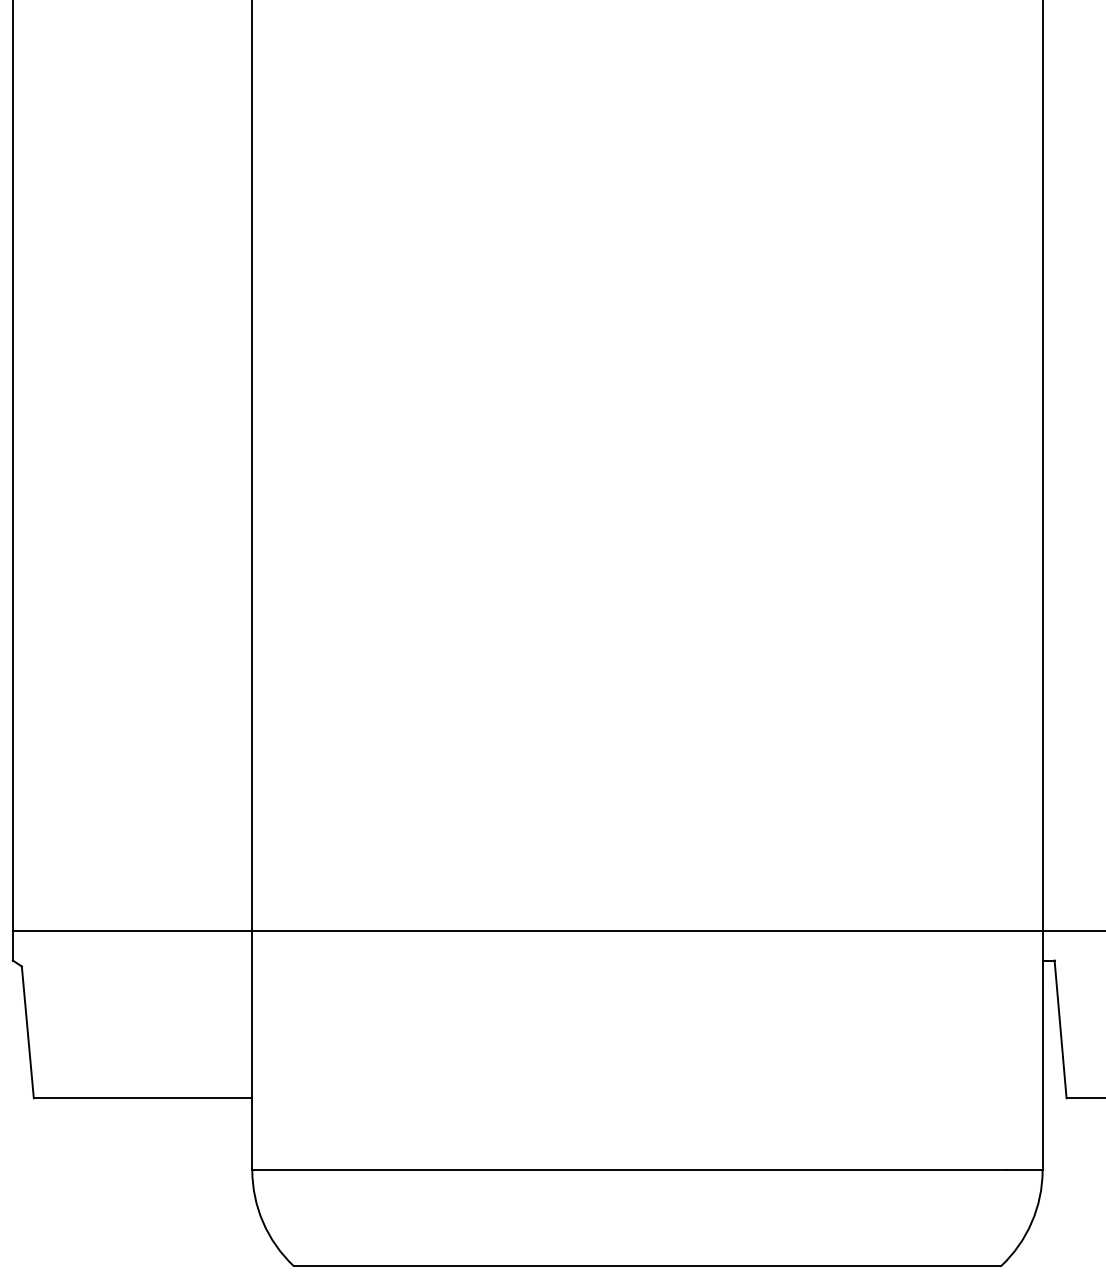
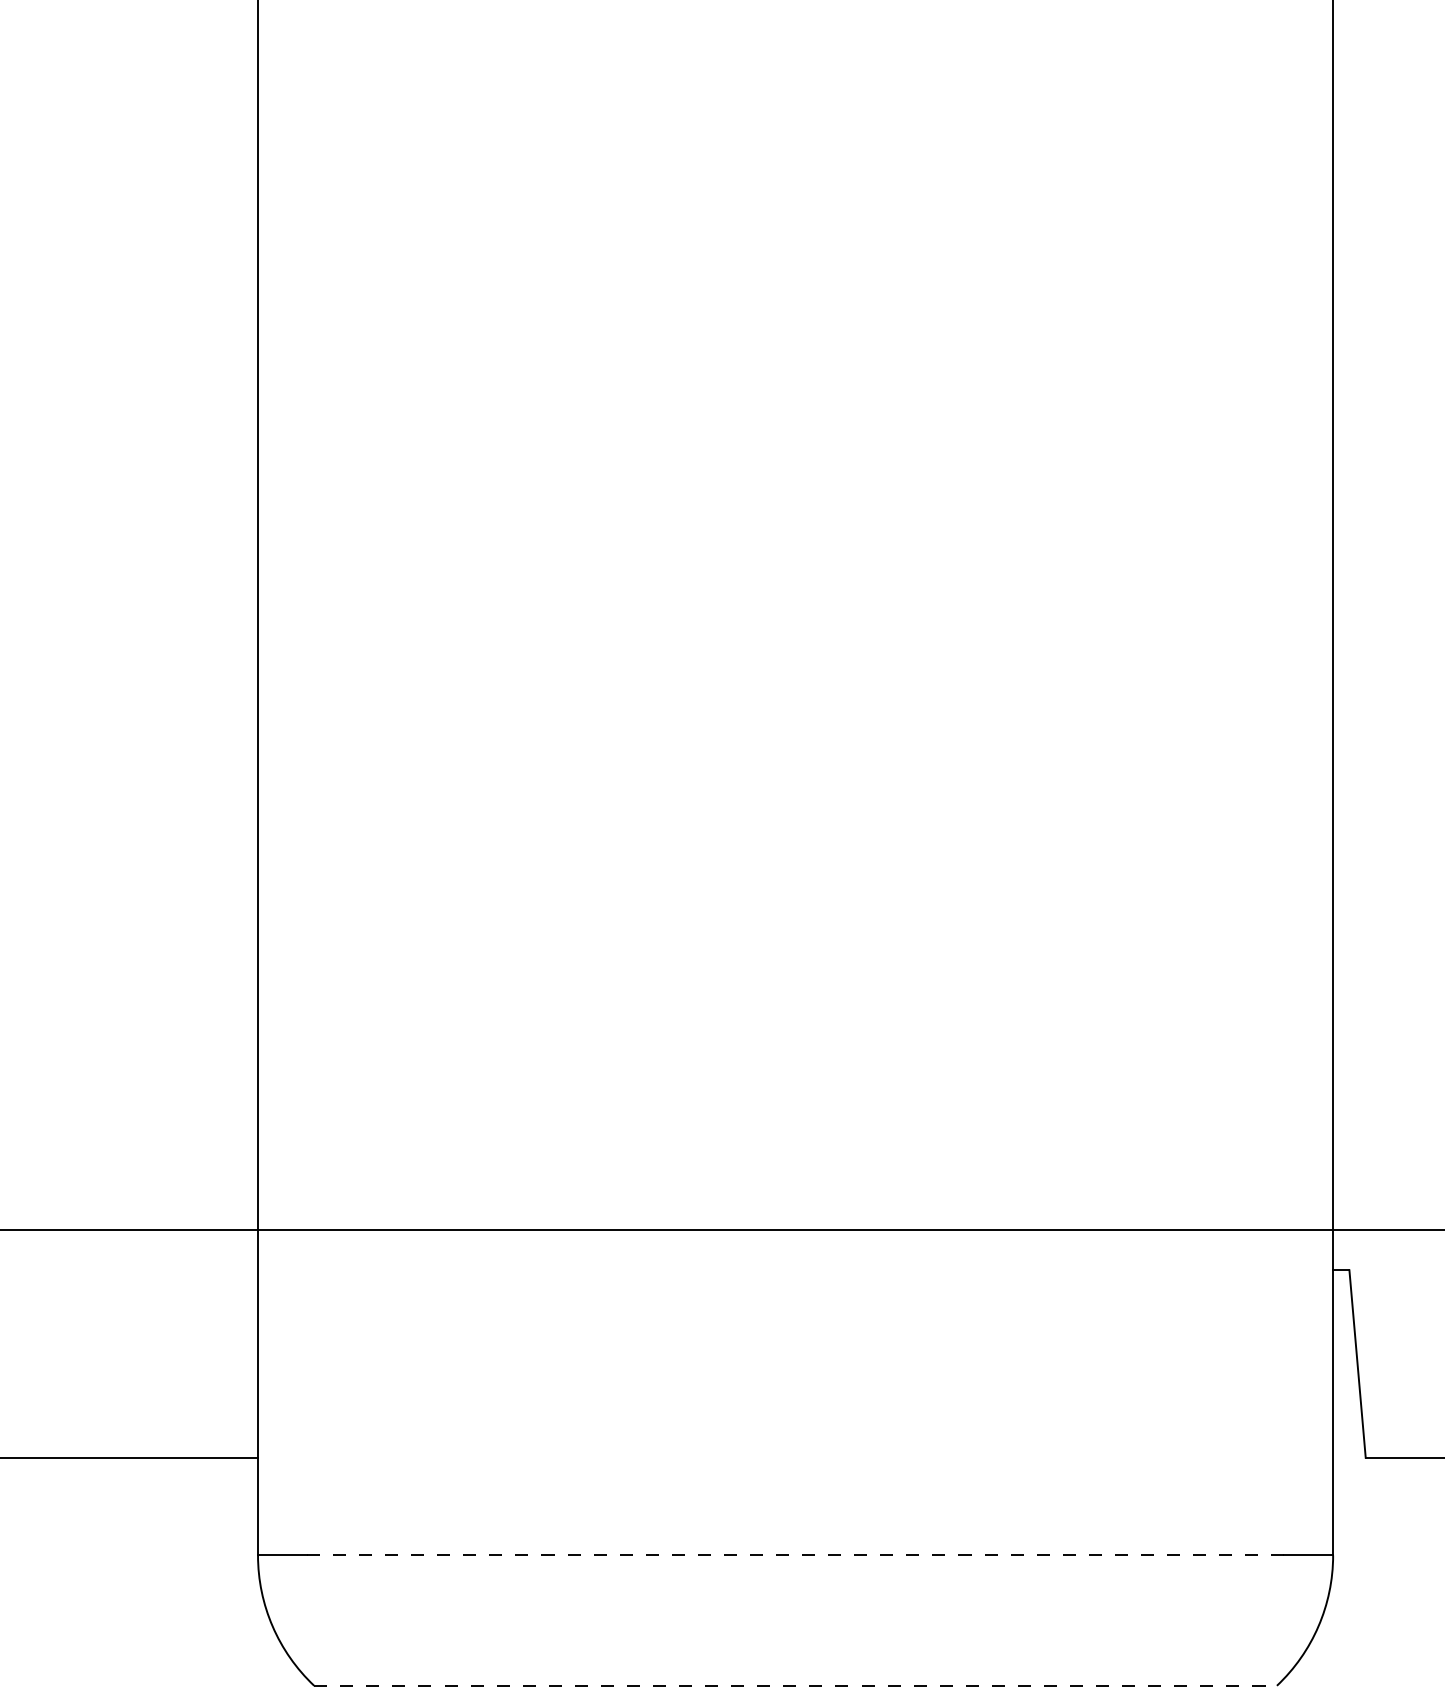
line: (647, 1170) -> (795, 1555), solid -> dashed
line: (647, 1265) -> (795, 1685), solid -> dashed

